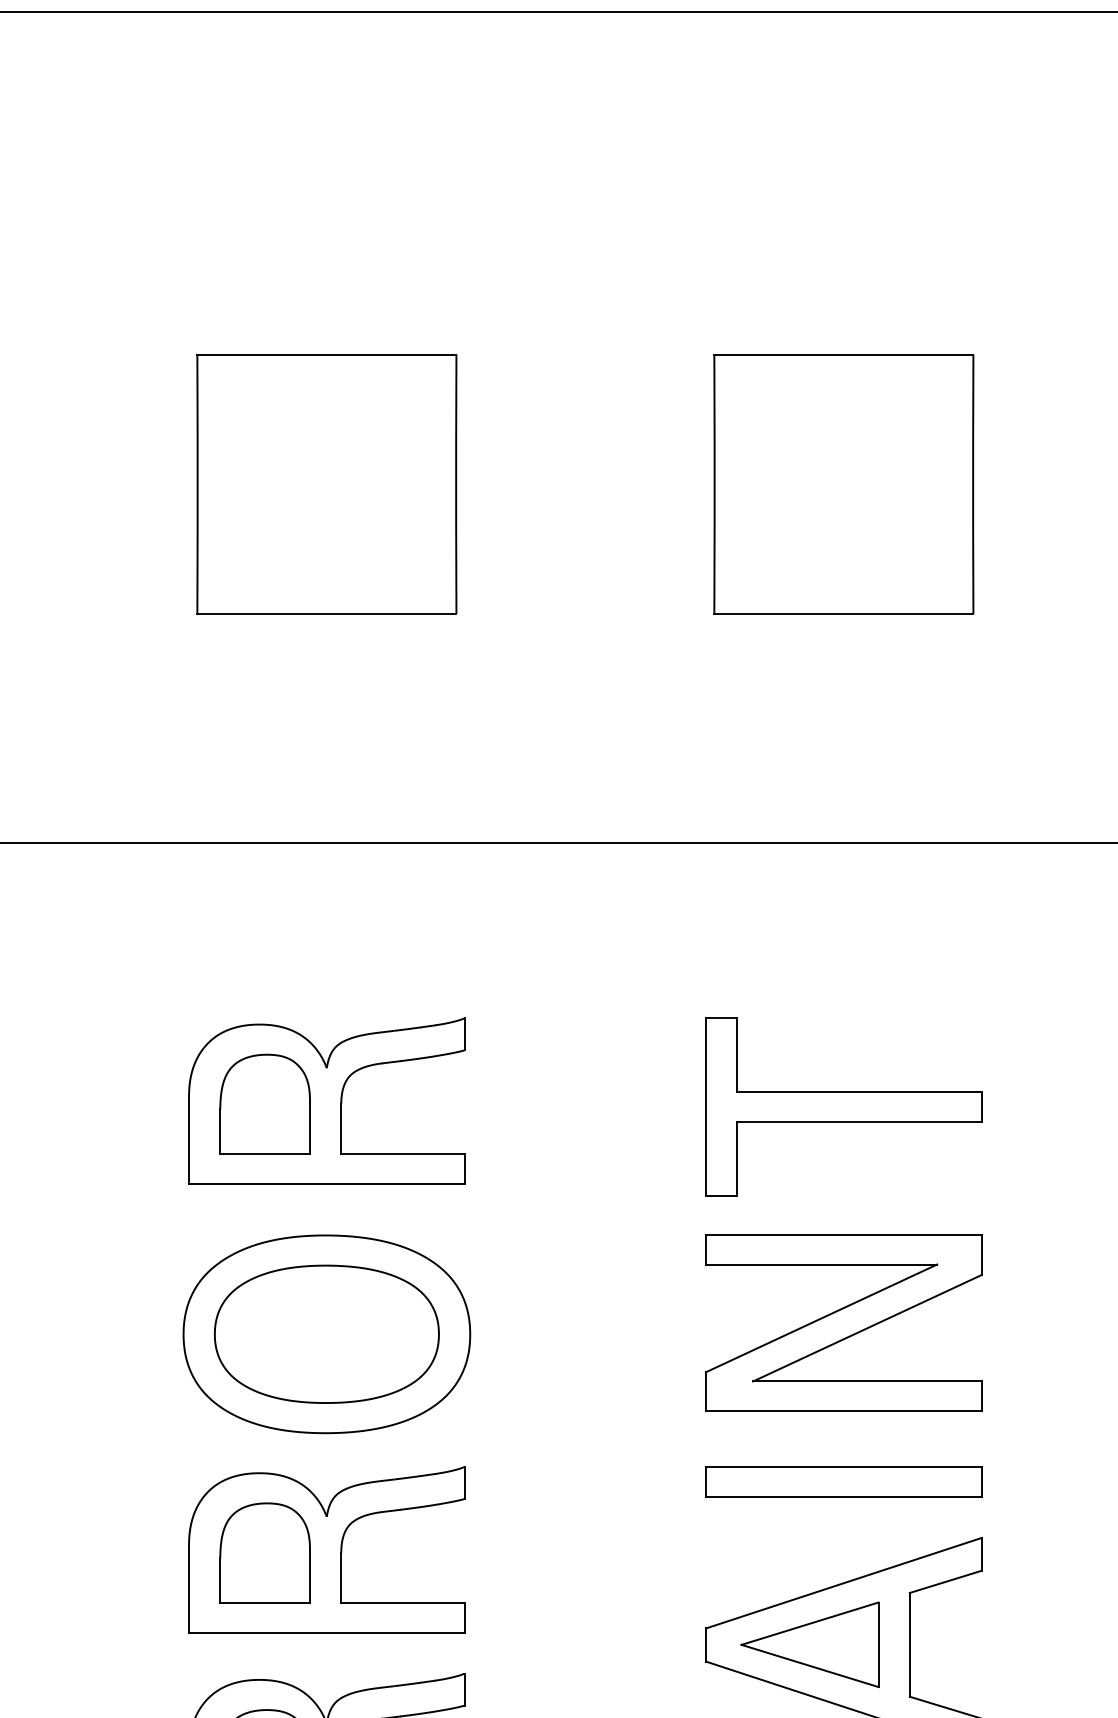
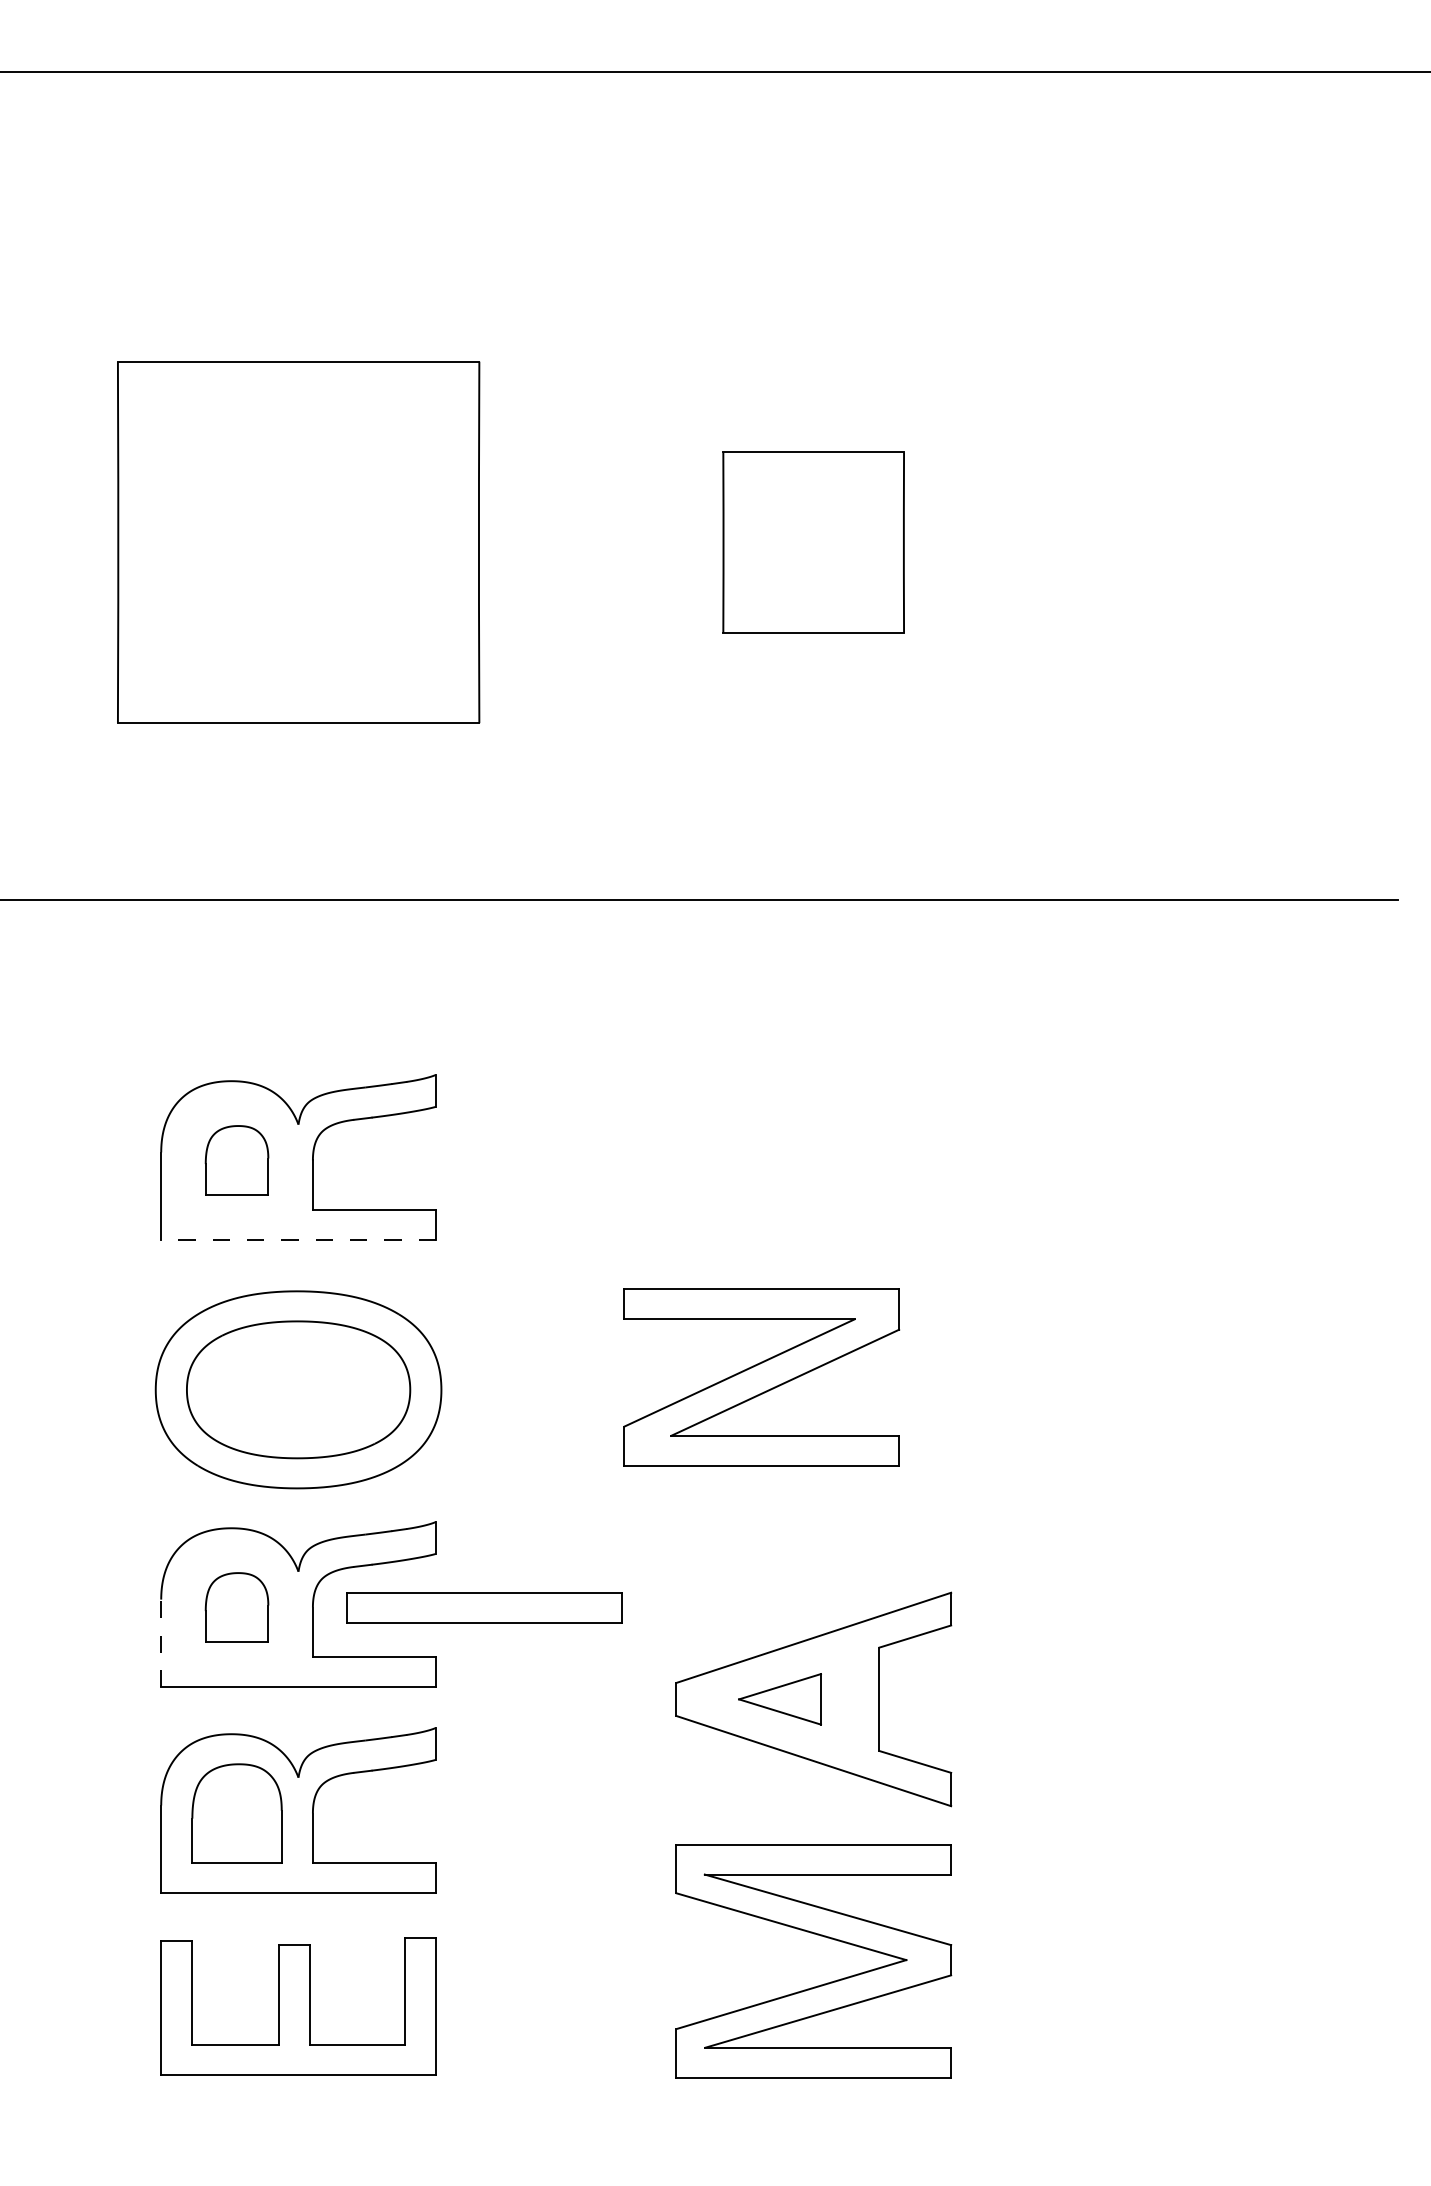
part: (326, 484) -> (298, 542), size x1.4
part: (843, 484) -> (813, 542), size x0.7
part: (264, 1104) -> (236, 1160), size x0.7
part: (843, 1107) -> (813, 1163), removed
line: (326, 1184) -> (298, 1240), solid -> dashed
part: (843, 1322) -> (761, 1377), moved
part: (843, 1481) -> (484, 1607), moved
part: (264, 1552) -> (236, 1607), size x0.7
line: (189, 1588) -> (161, 1643), solid -> dashed
part: (809, 1645) -> (779, 1699), size x0.6

